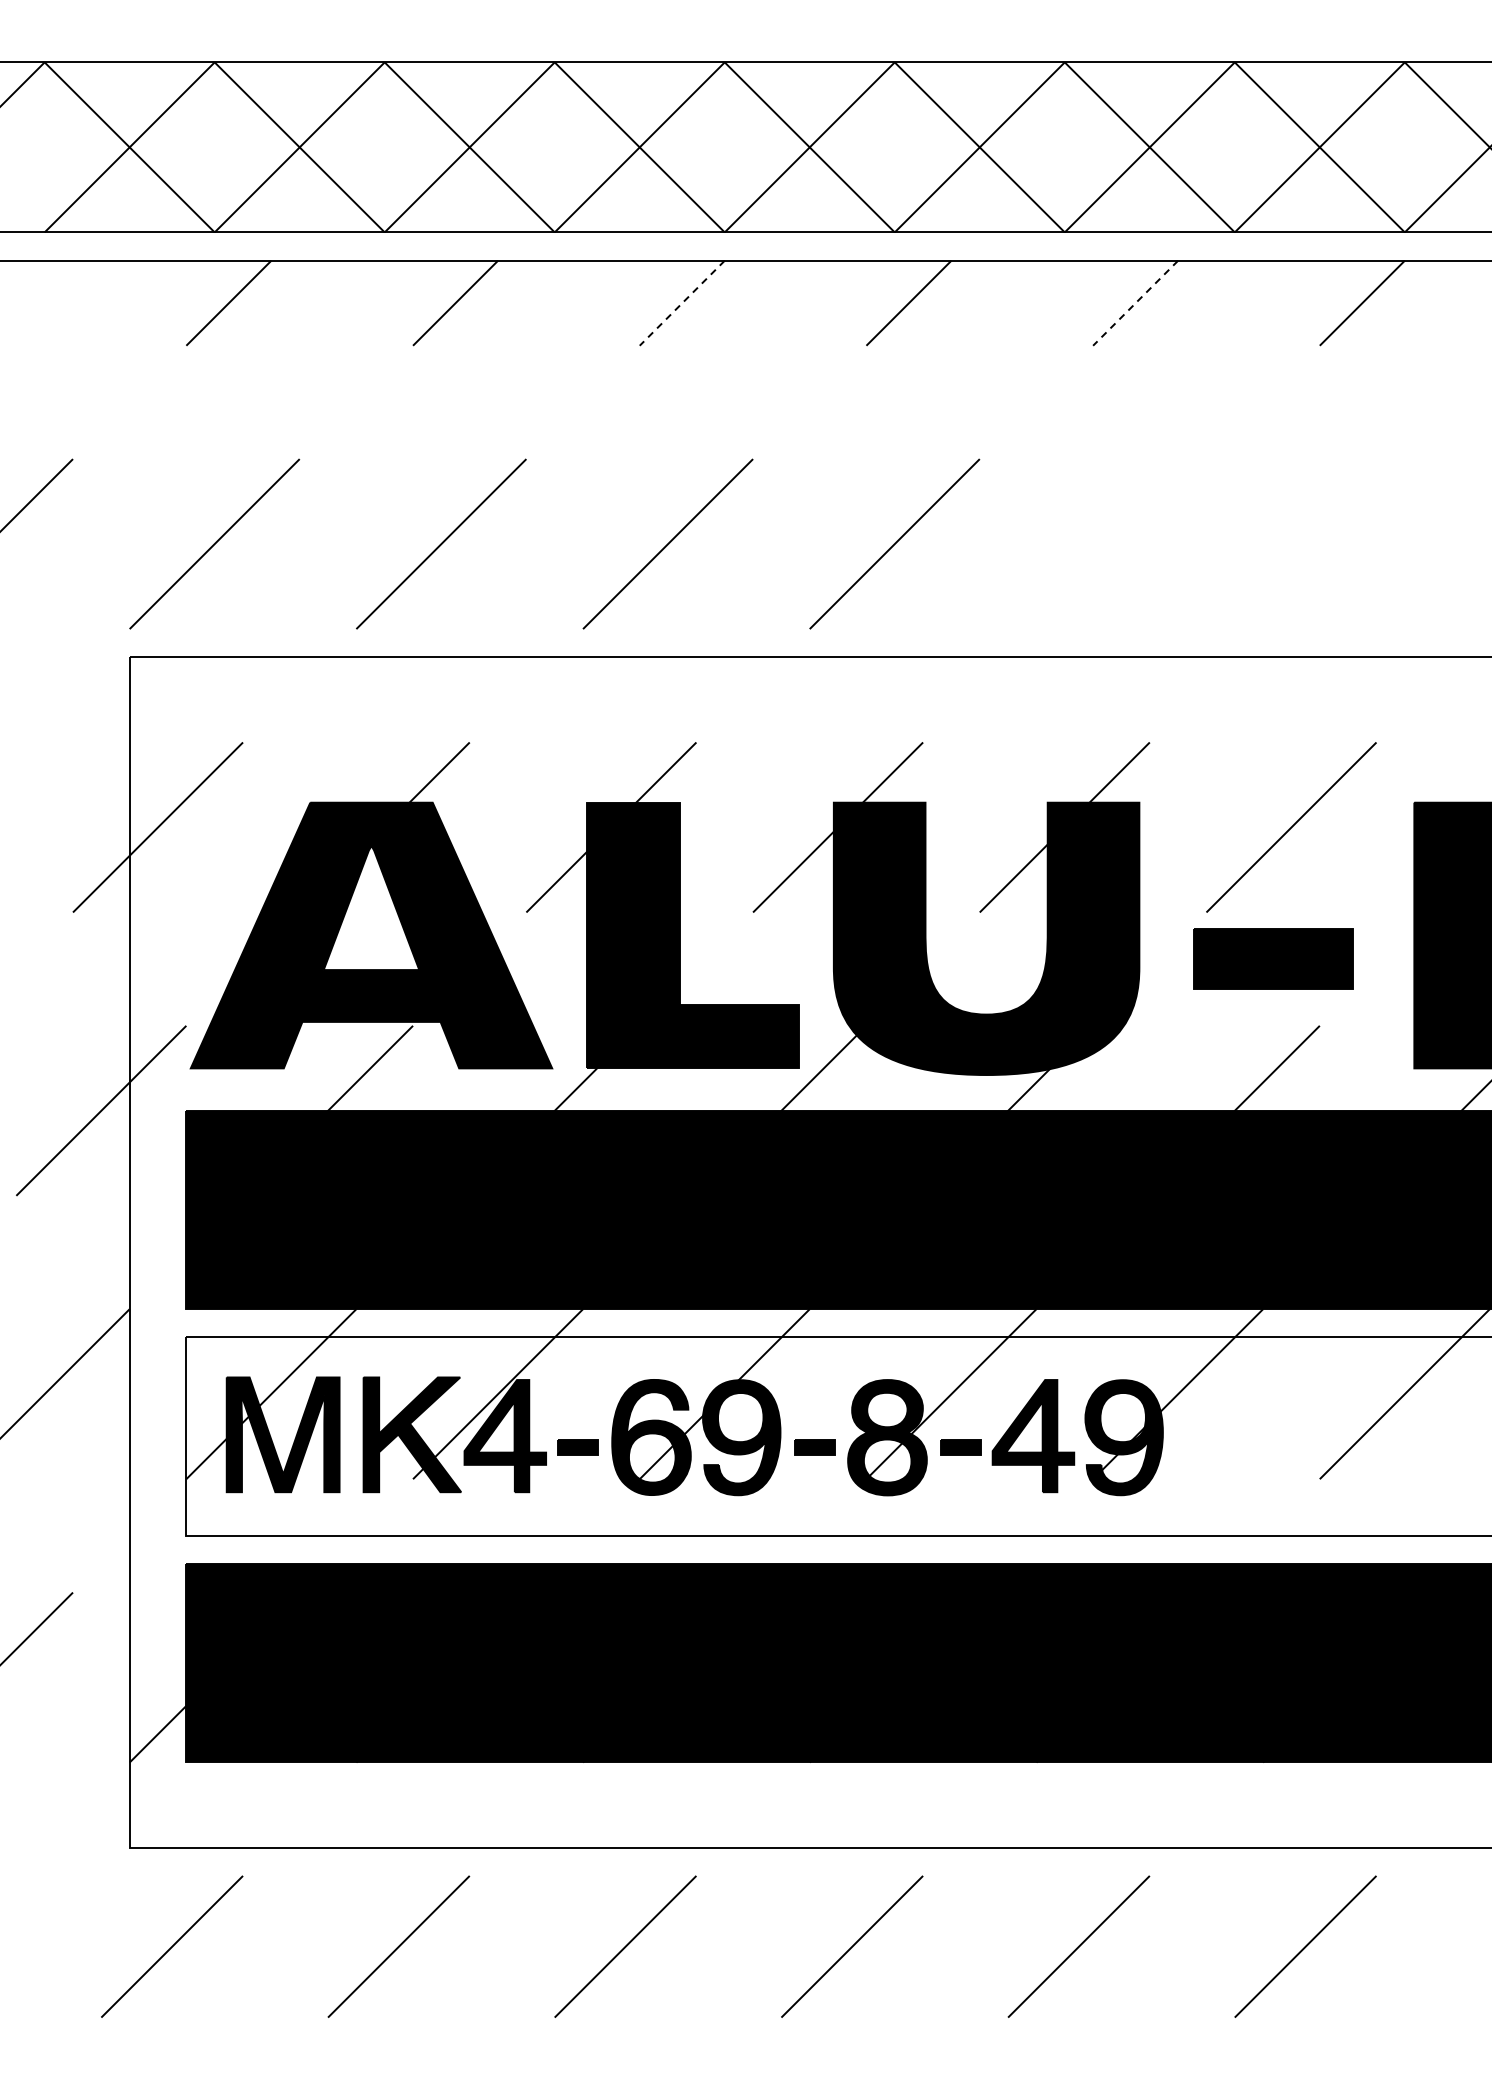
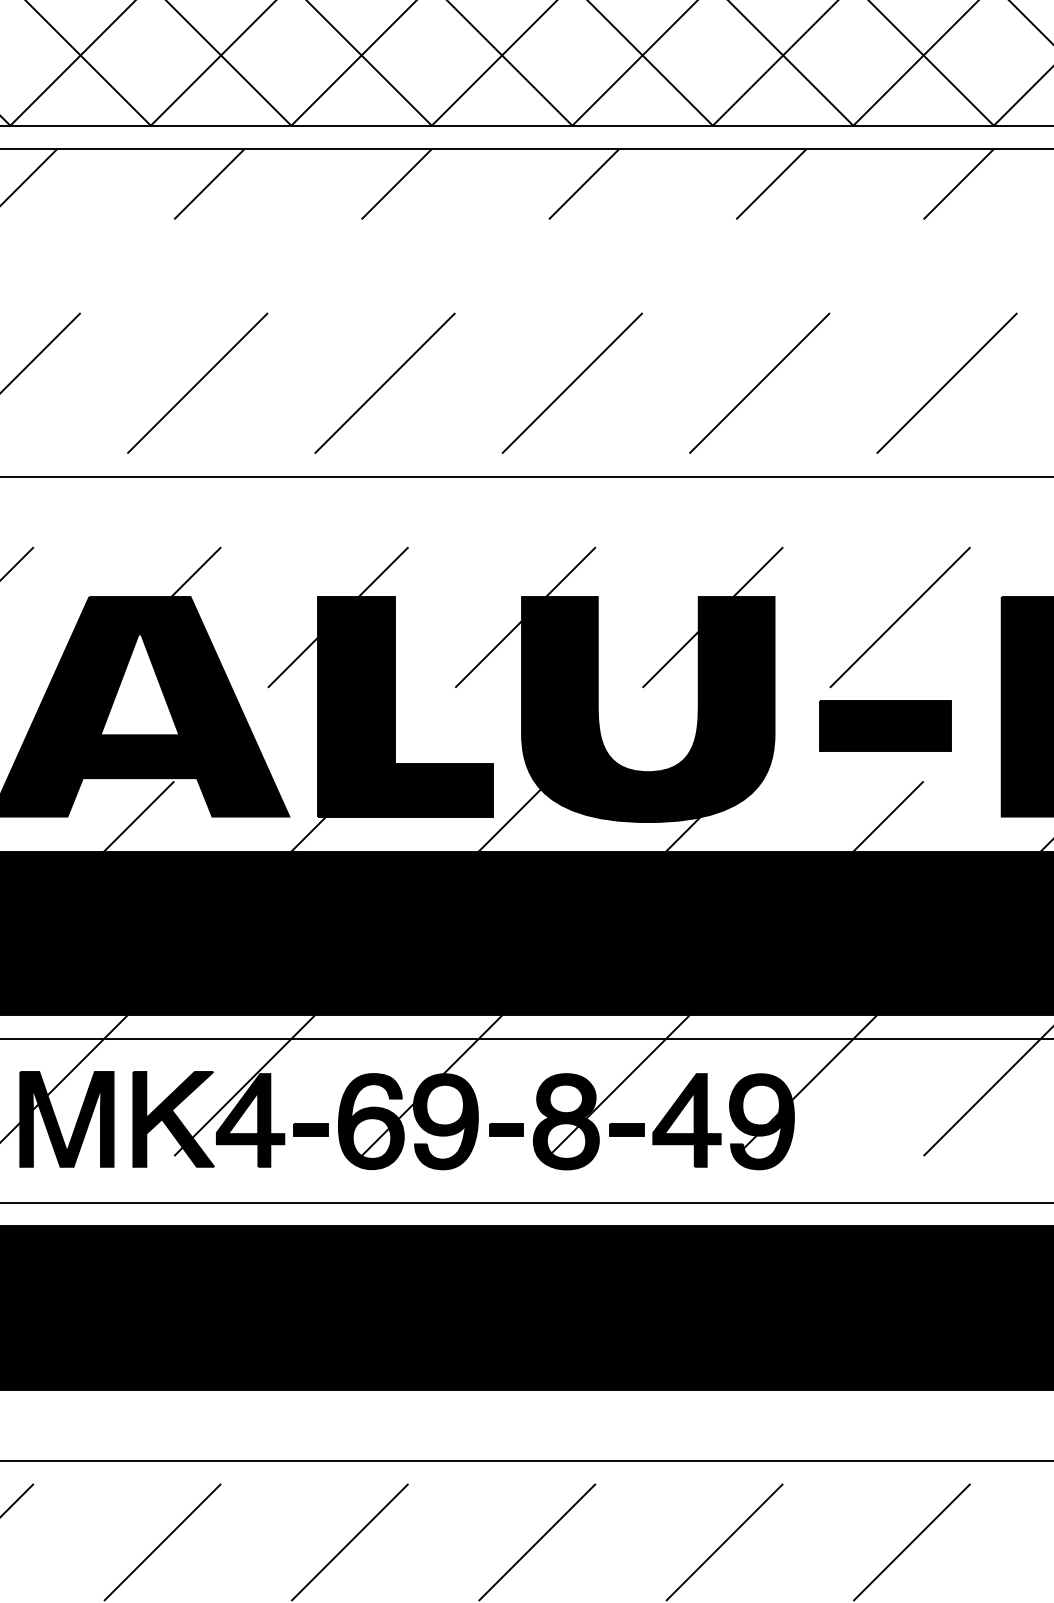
line: (681, 303) -> (396, 184), dashed -> solid
line: (1135, 303) -> (771, 184), dashed -> solid
line: (1121, 543) -> (759, 382), added
line: (1347, 543) -> (946, 382), added

